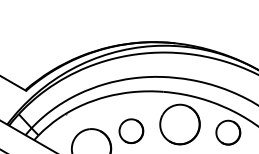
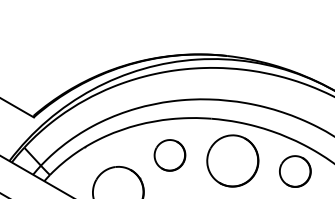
part: (131, 131) -> (170, 155), moved

